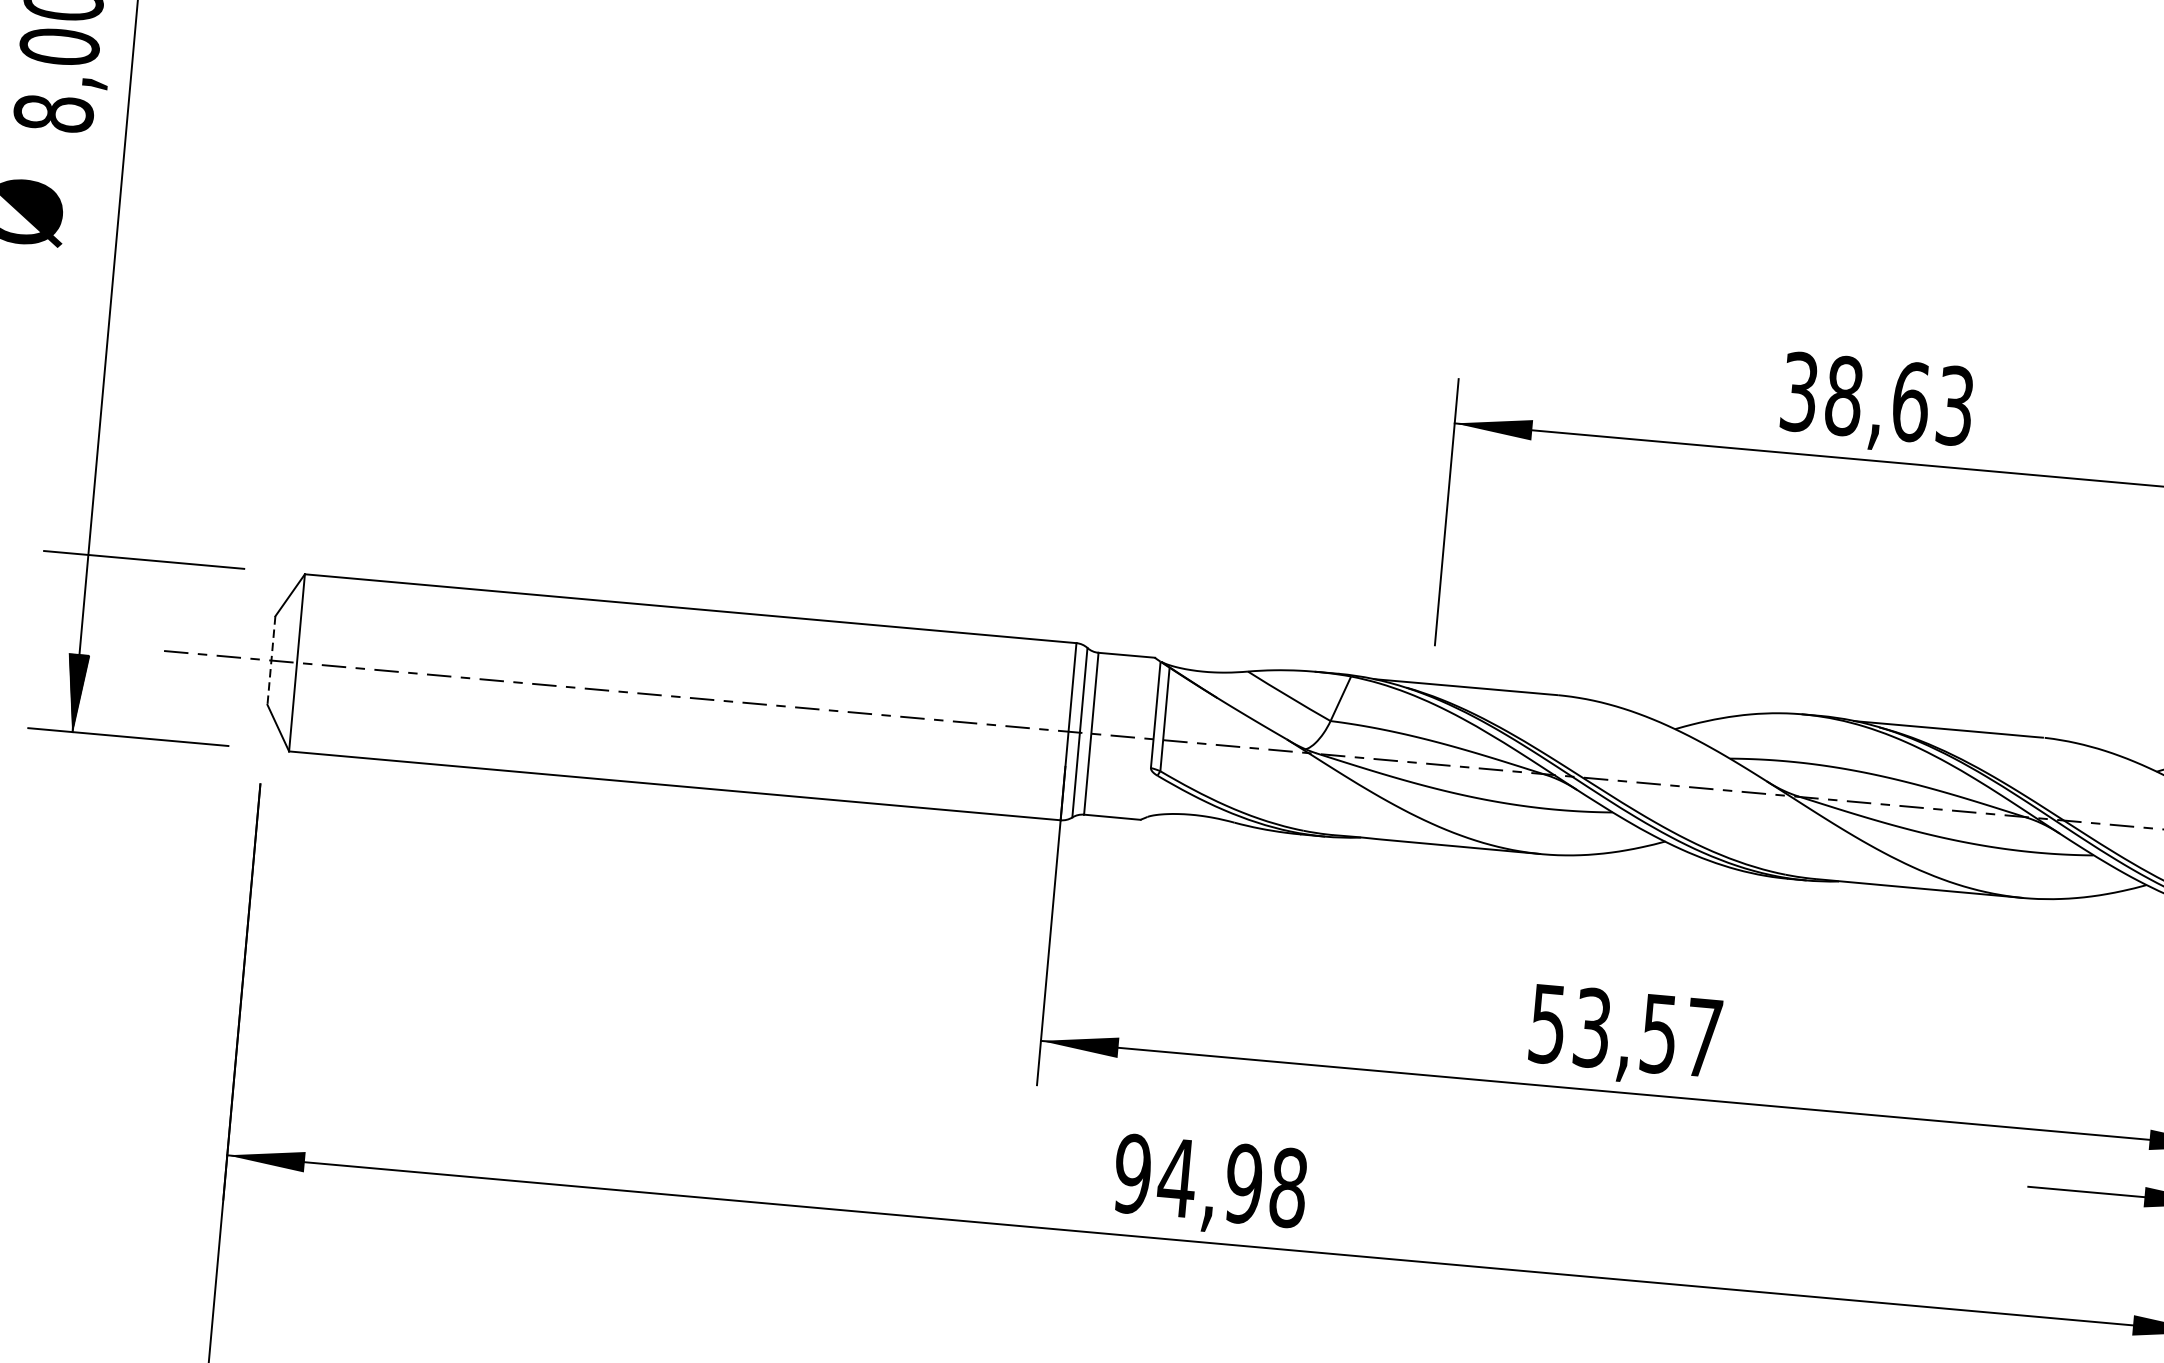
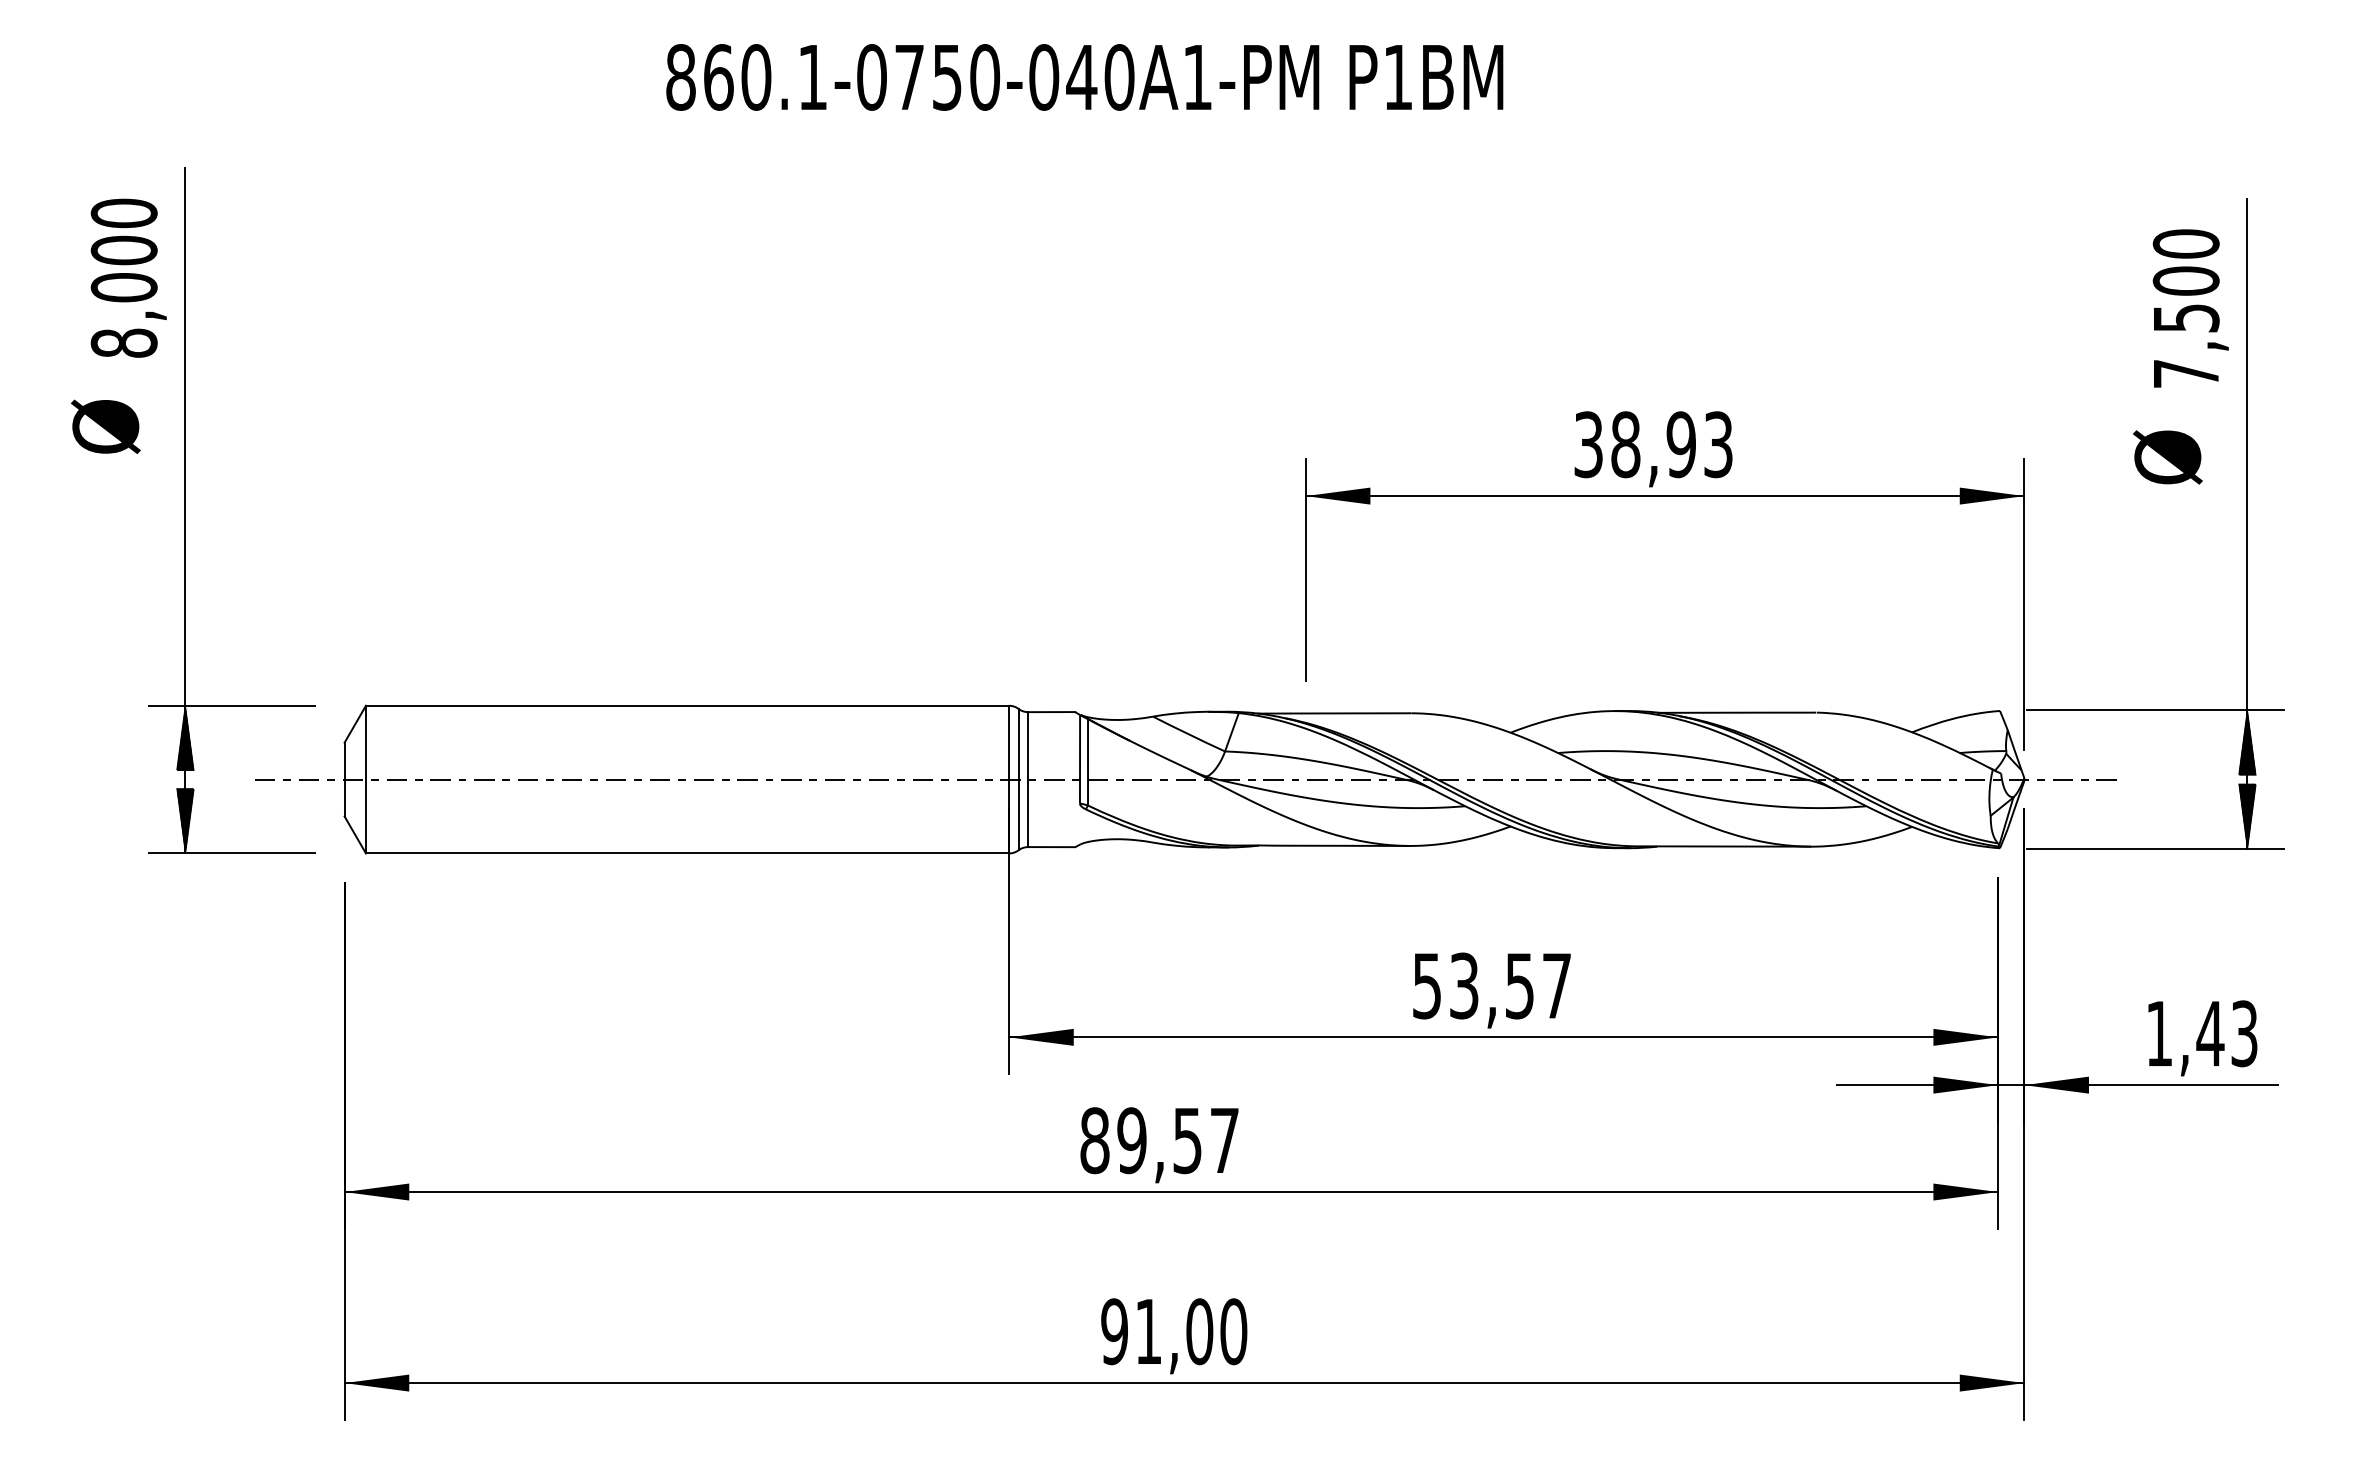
text: (1910, 401) -> (1681, 444), 38,63 -> 38,93
hatch: (83, 594) -> (184, 738), added
line: (271, 660) -> (344, 779), dashed -> solid
text: (1210, 1180) -> (1159, 1140), 94,98 -> 89,57

